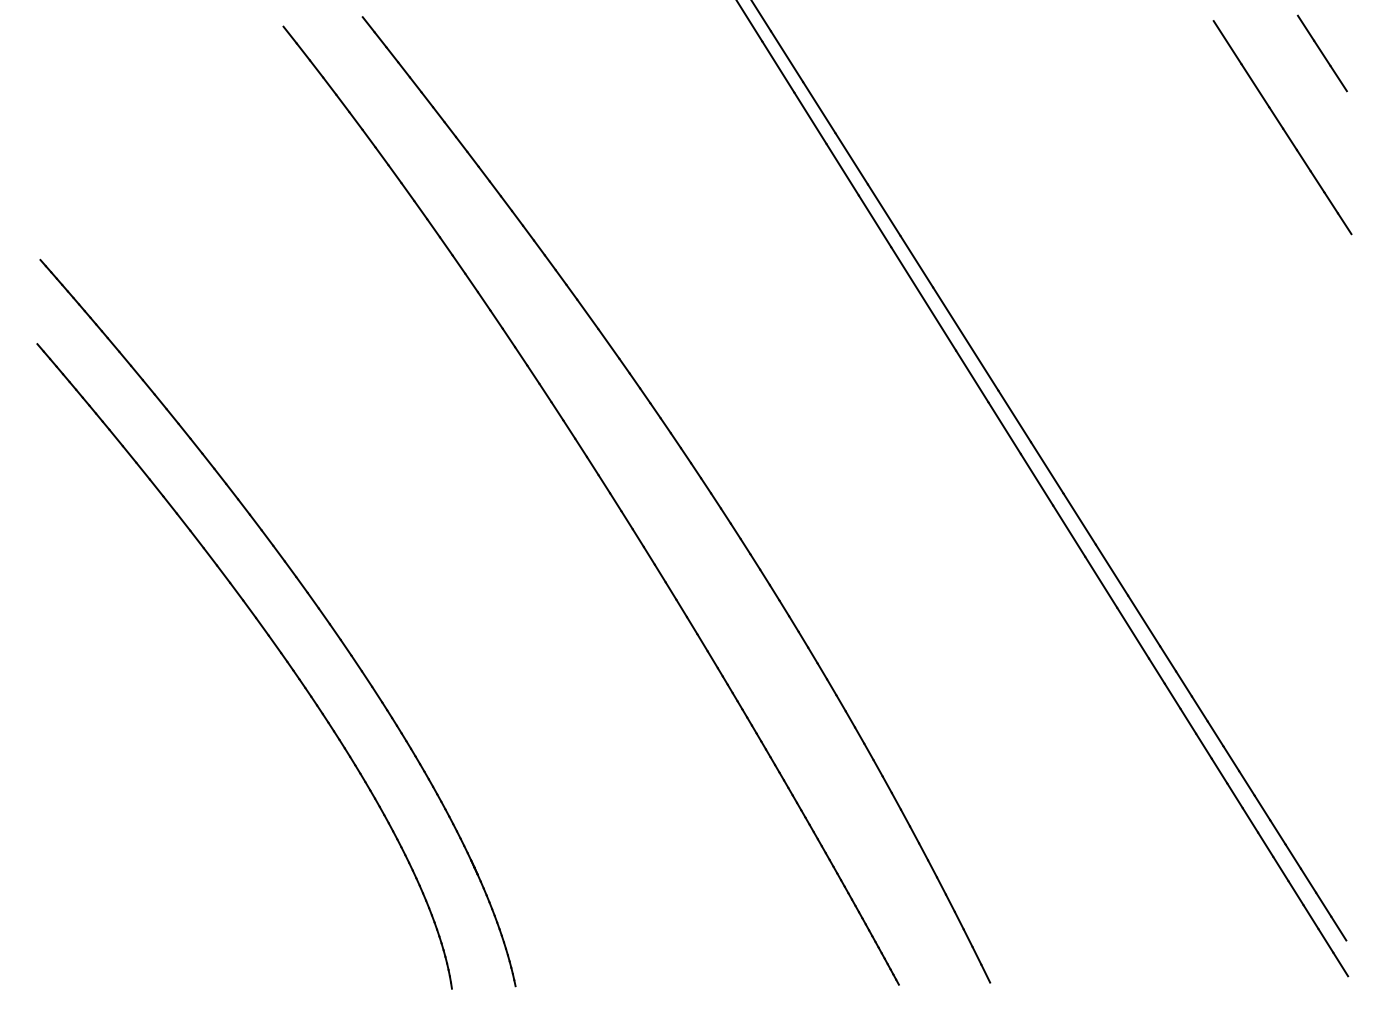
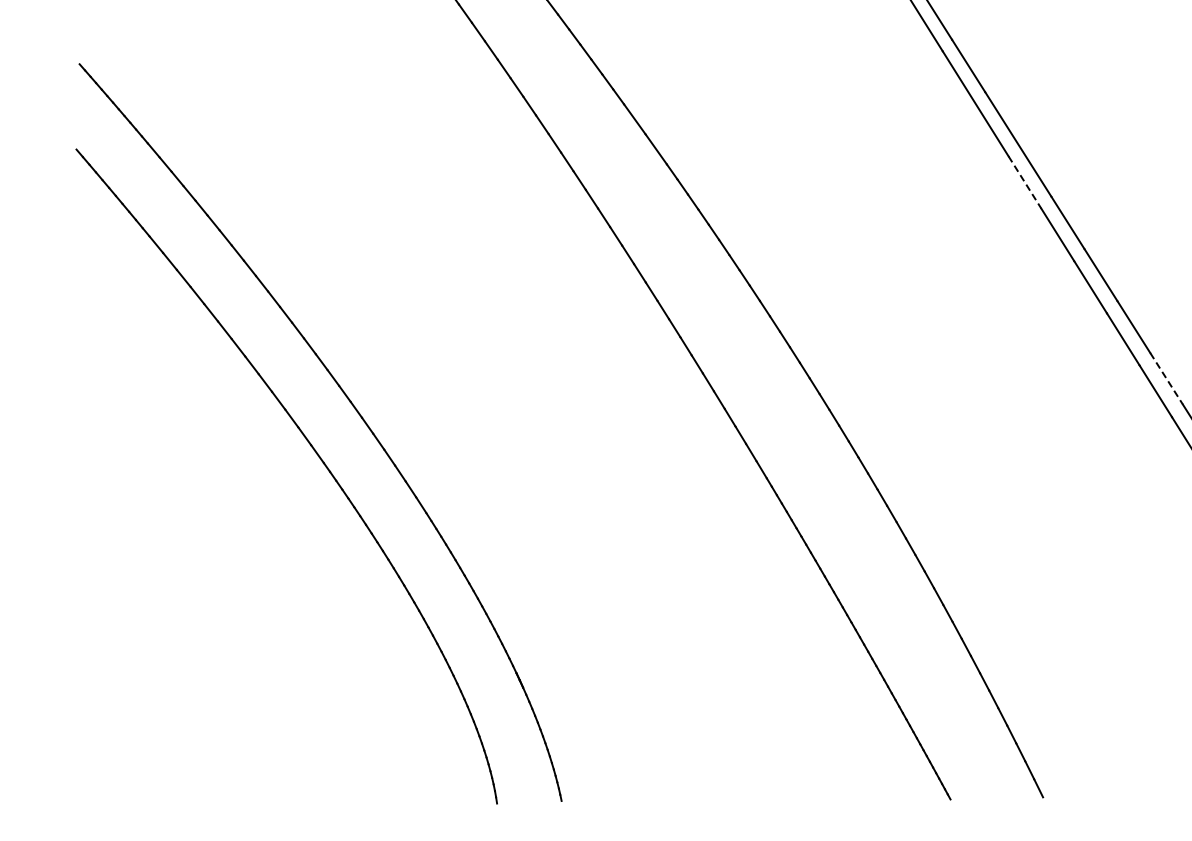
line: (972, 376) -> (1025, 182), solid -> dashed
line: (1112, 570) -> (1167, 379), solid -> dashed

